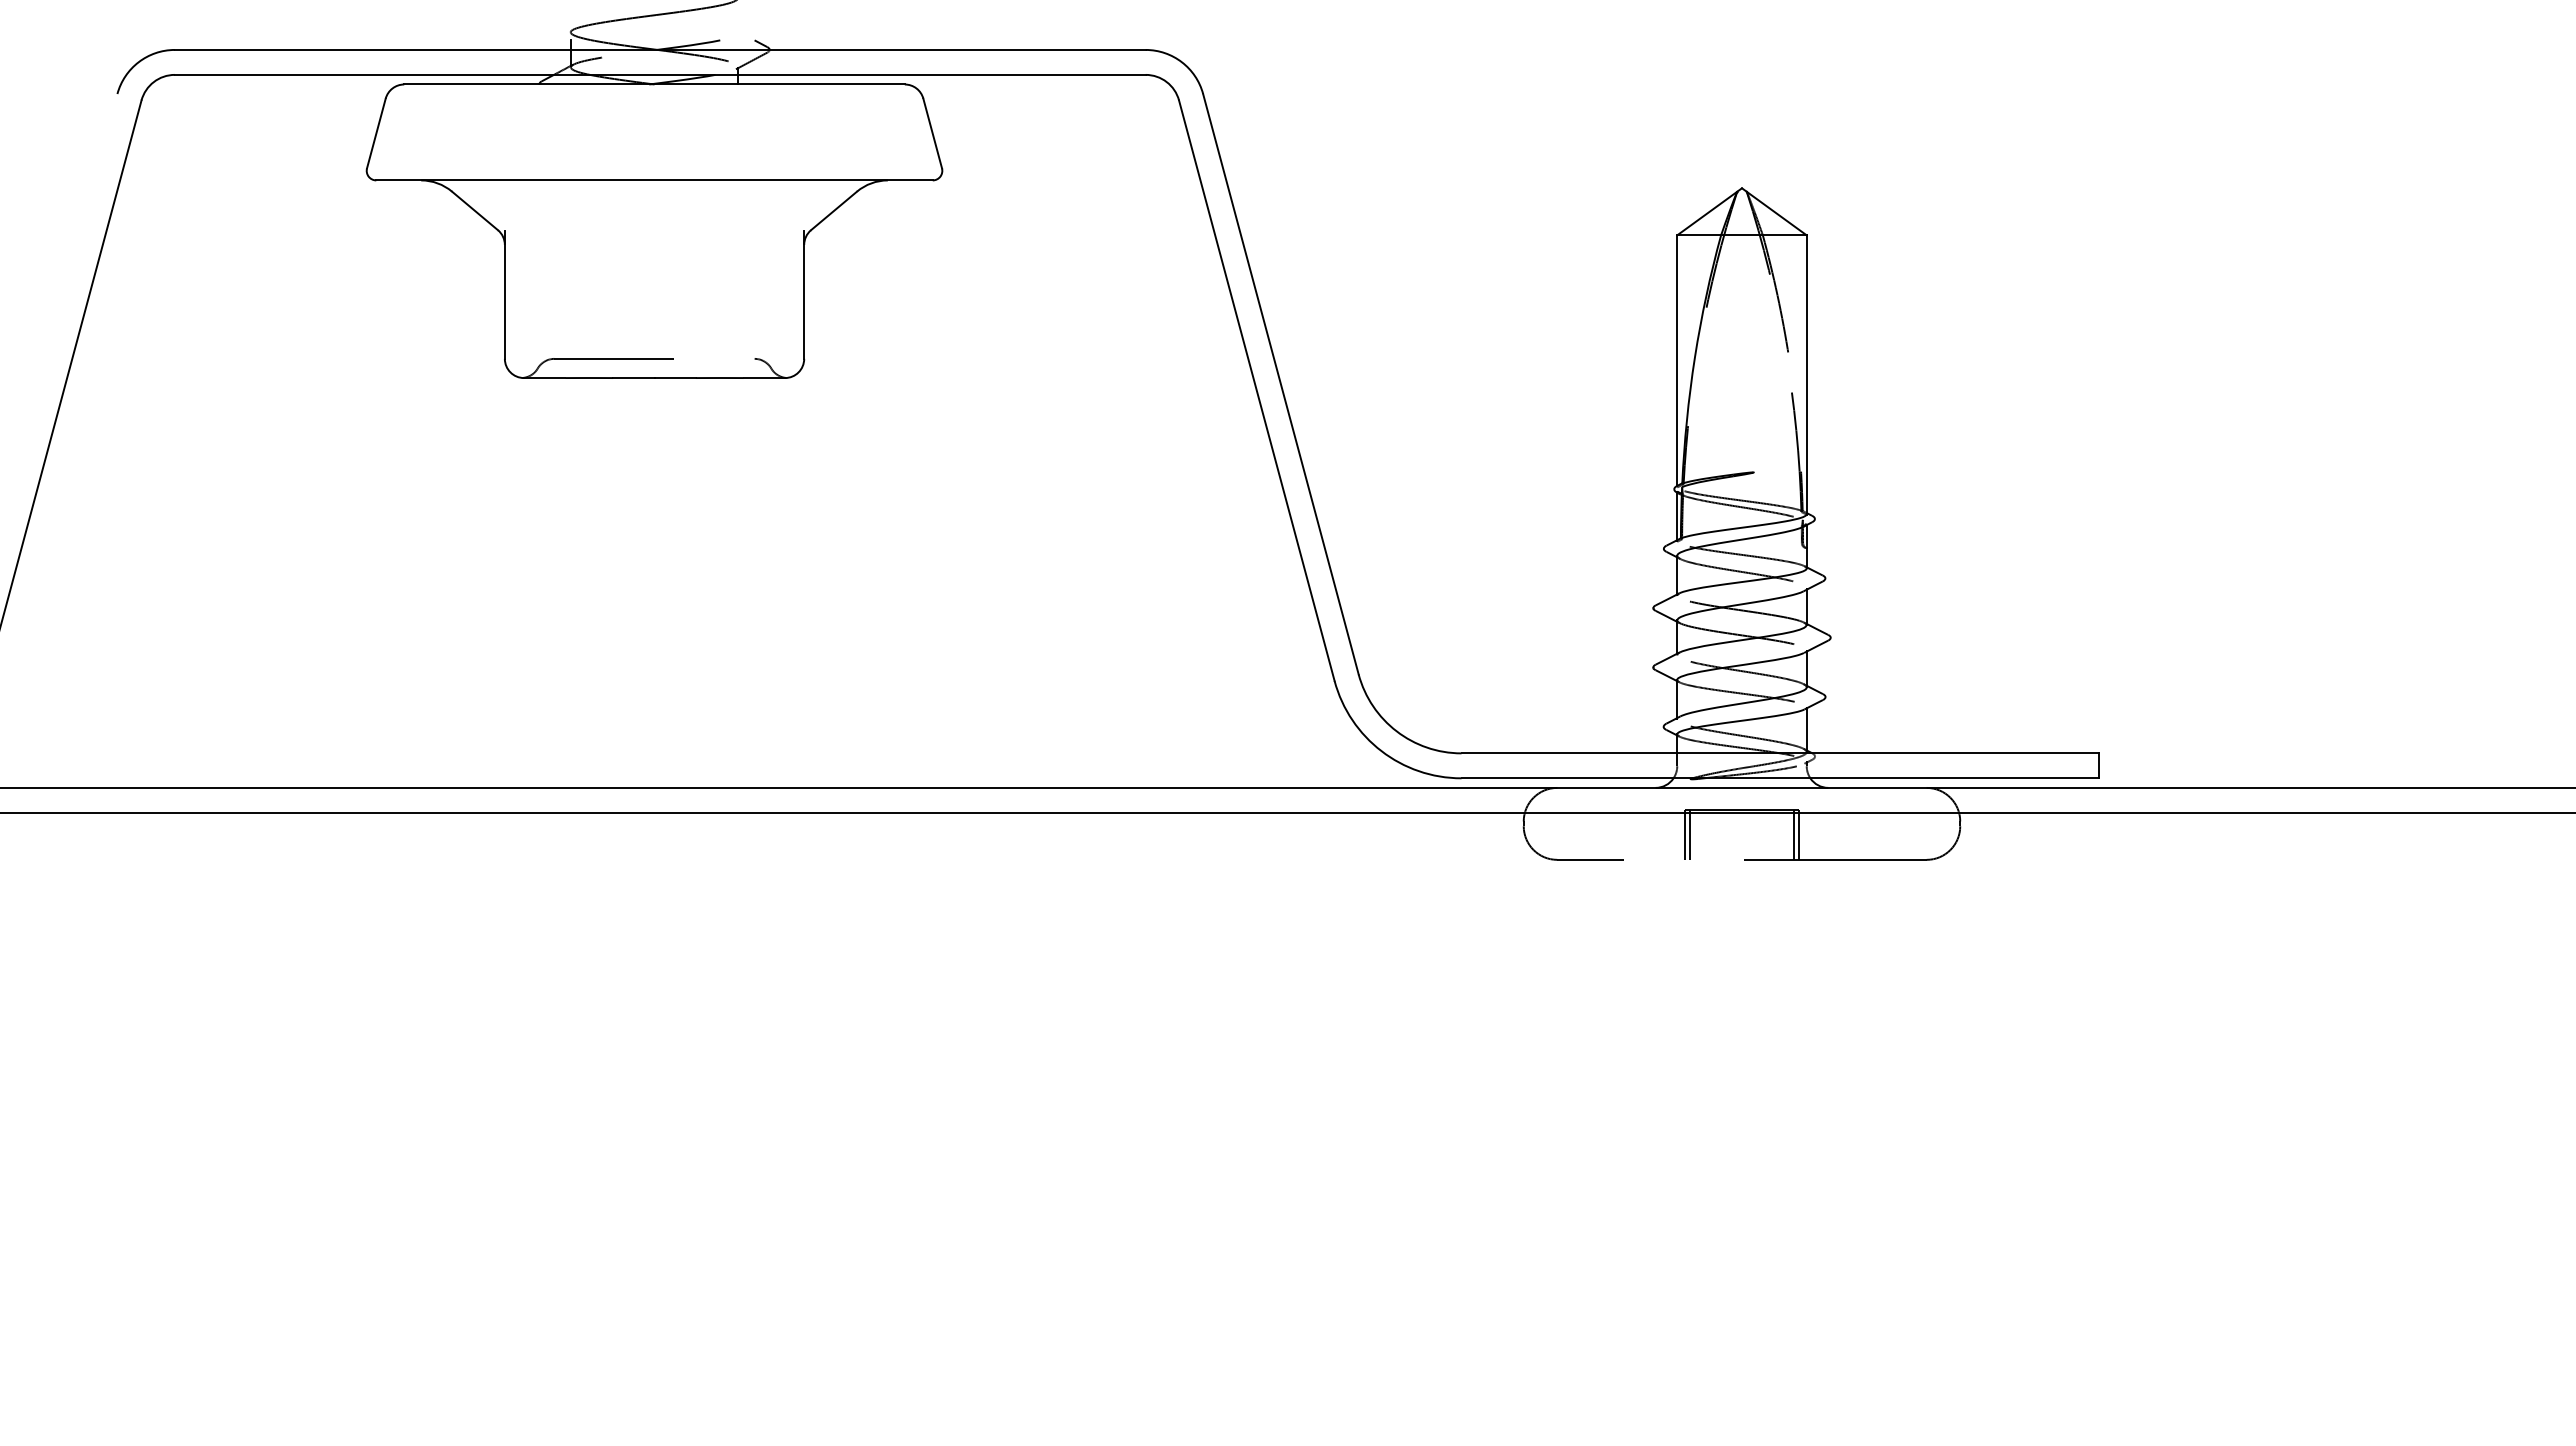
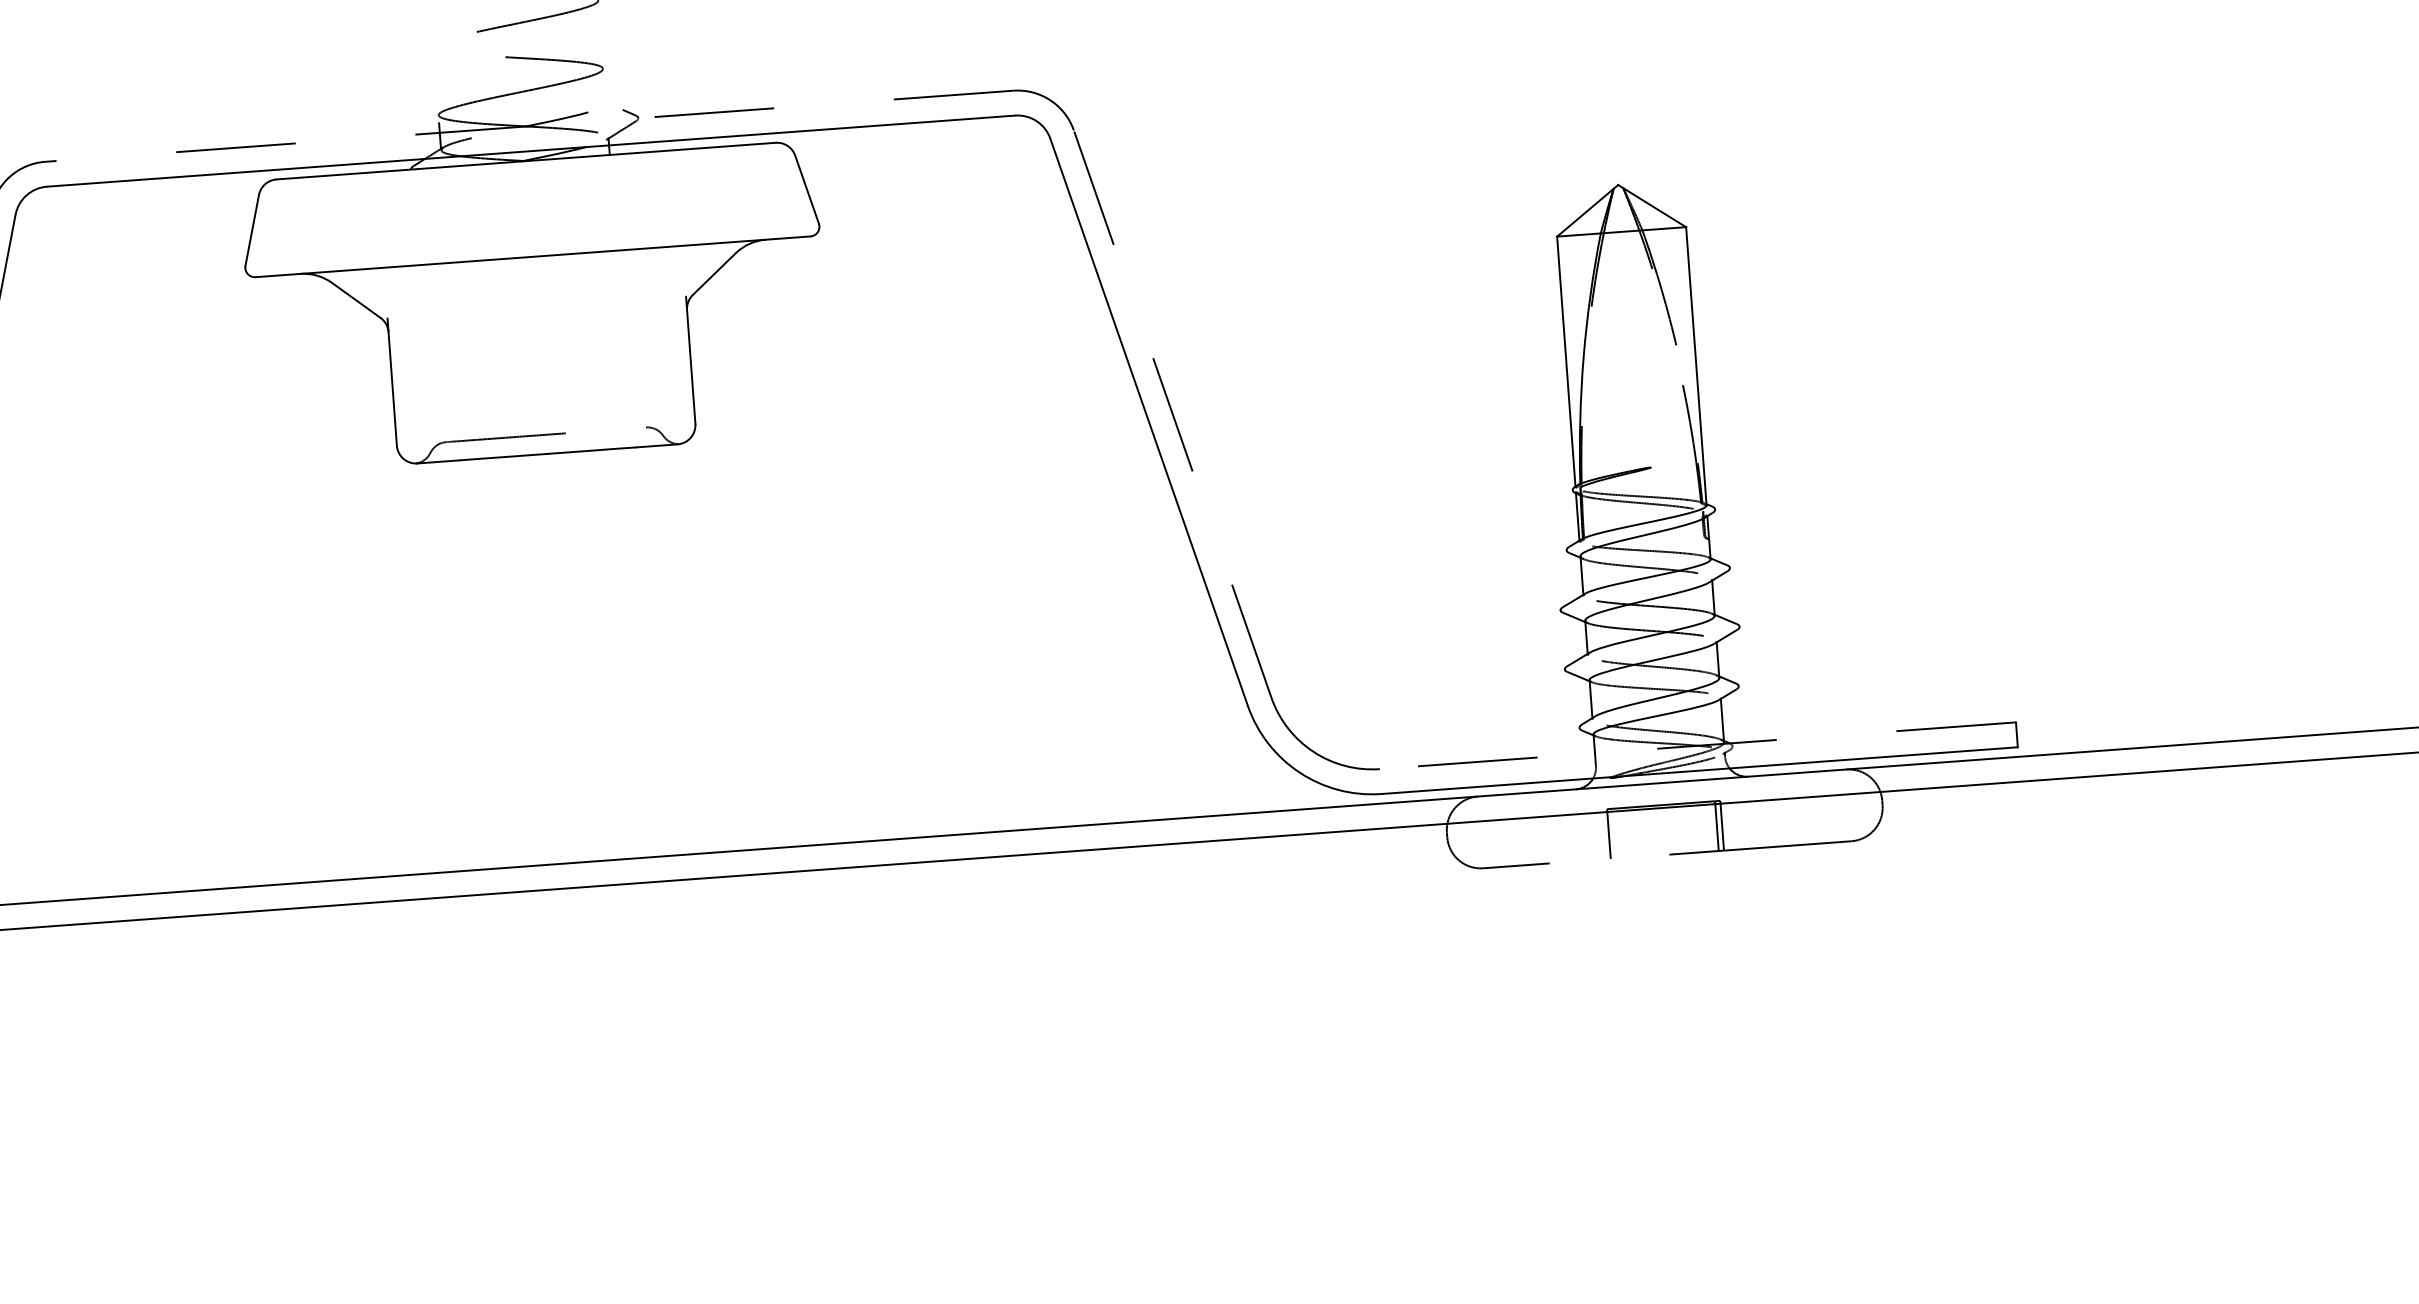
line: (659, 49) -> (528, 125), solid -> dashed
line: (1280, 383) -> (1172, 413), solid -> dashed
line: (1780, 753) -> (1697, 745), solid -> dashed
line: (1690, 834) -> (1614, 833), removed

